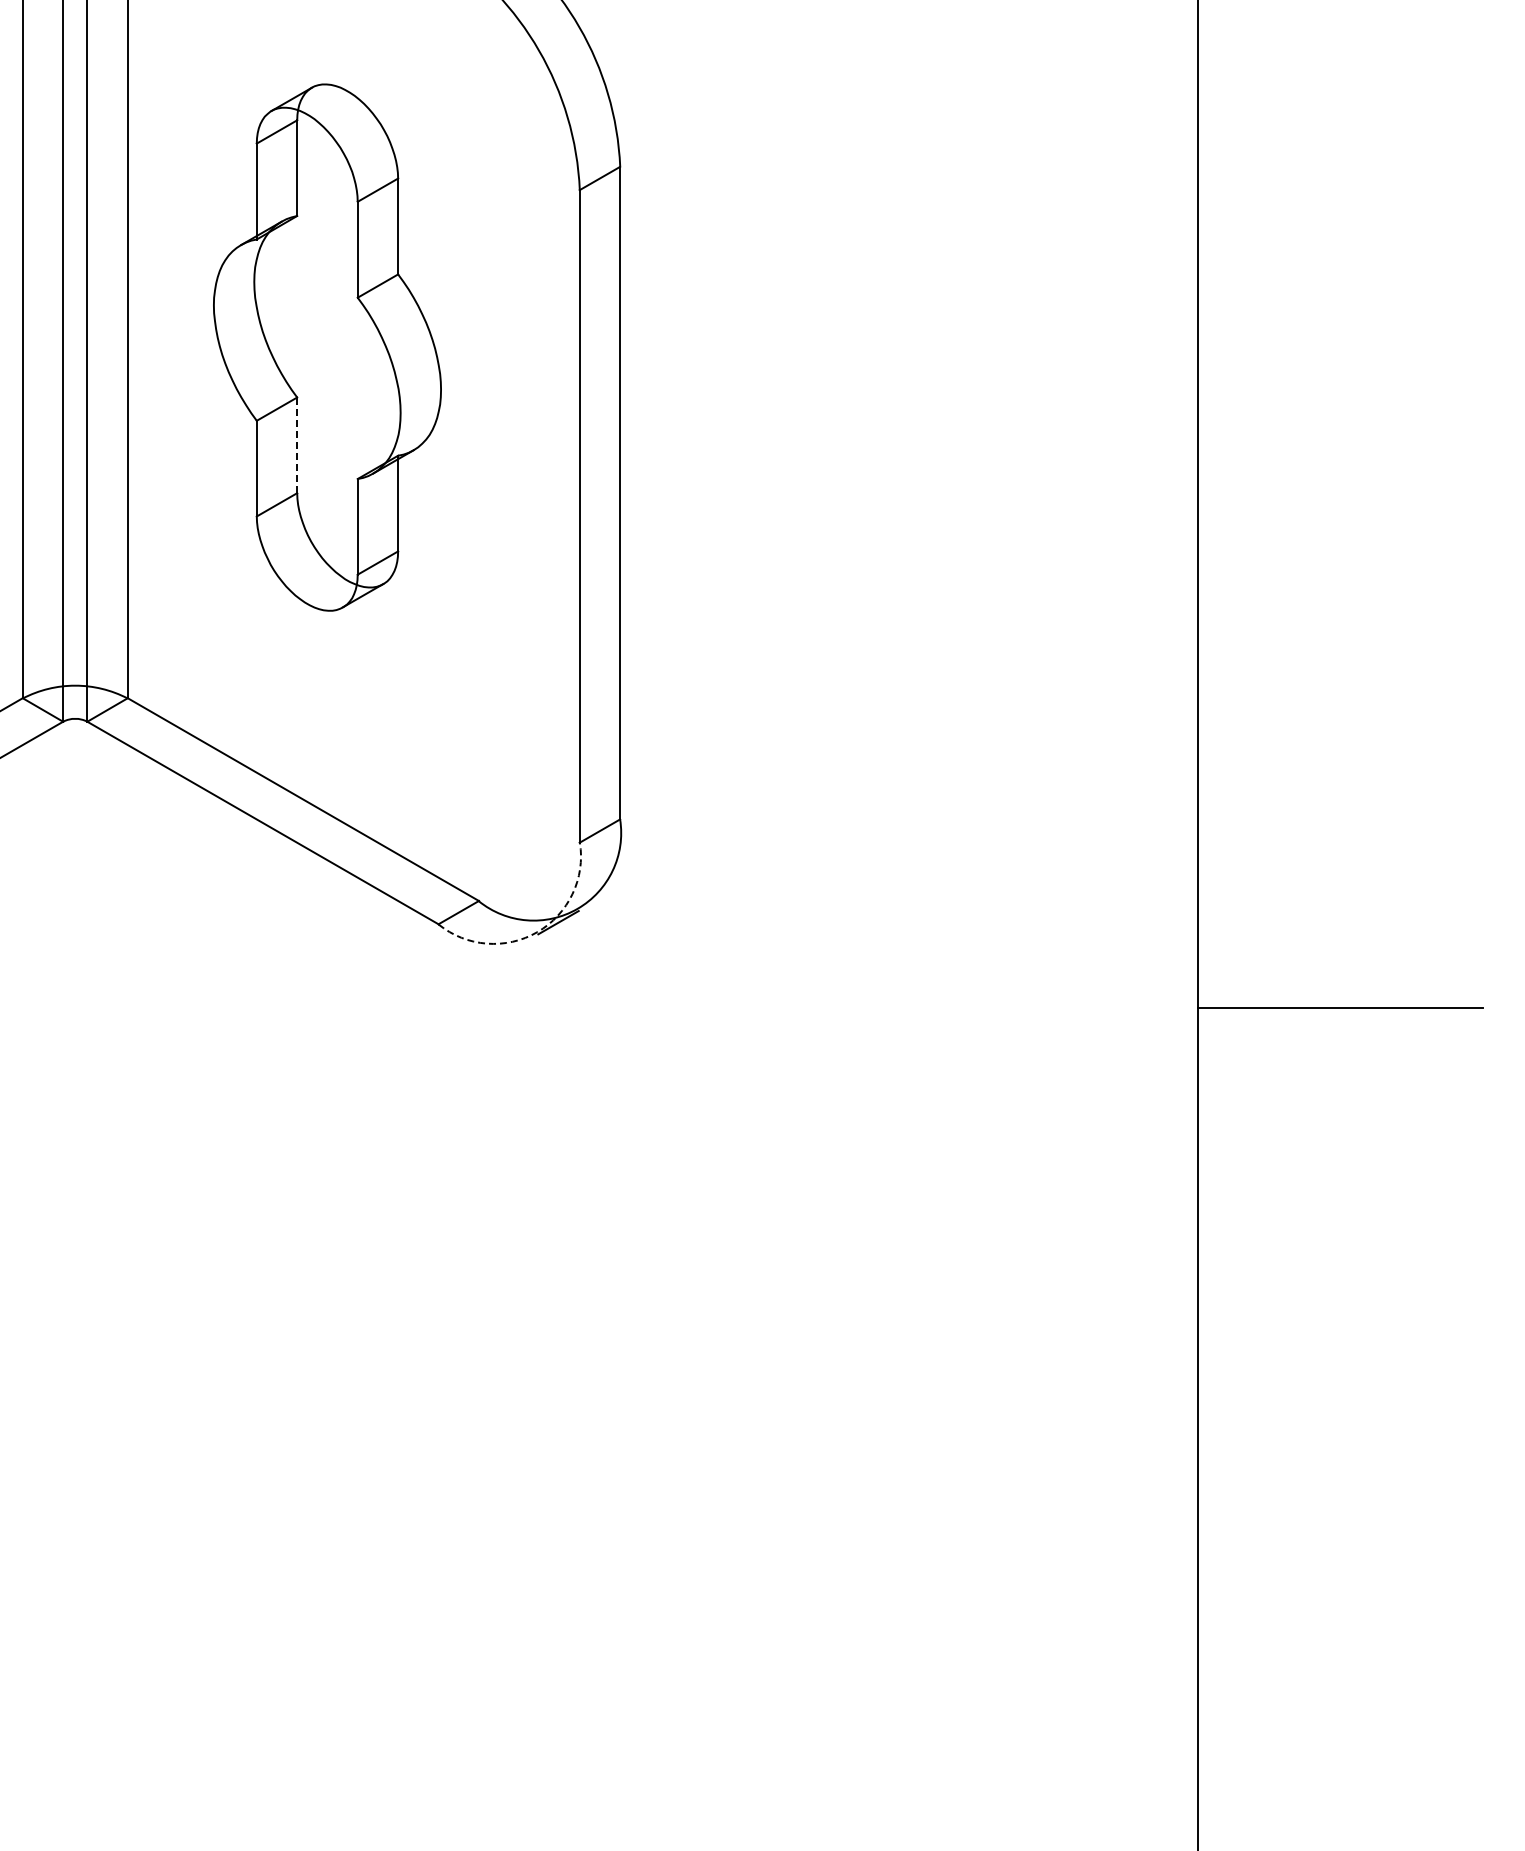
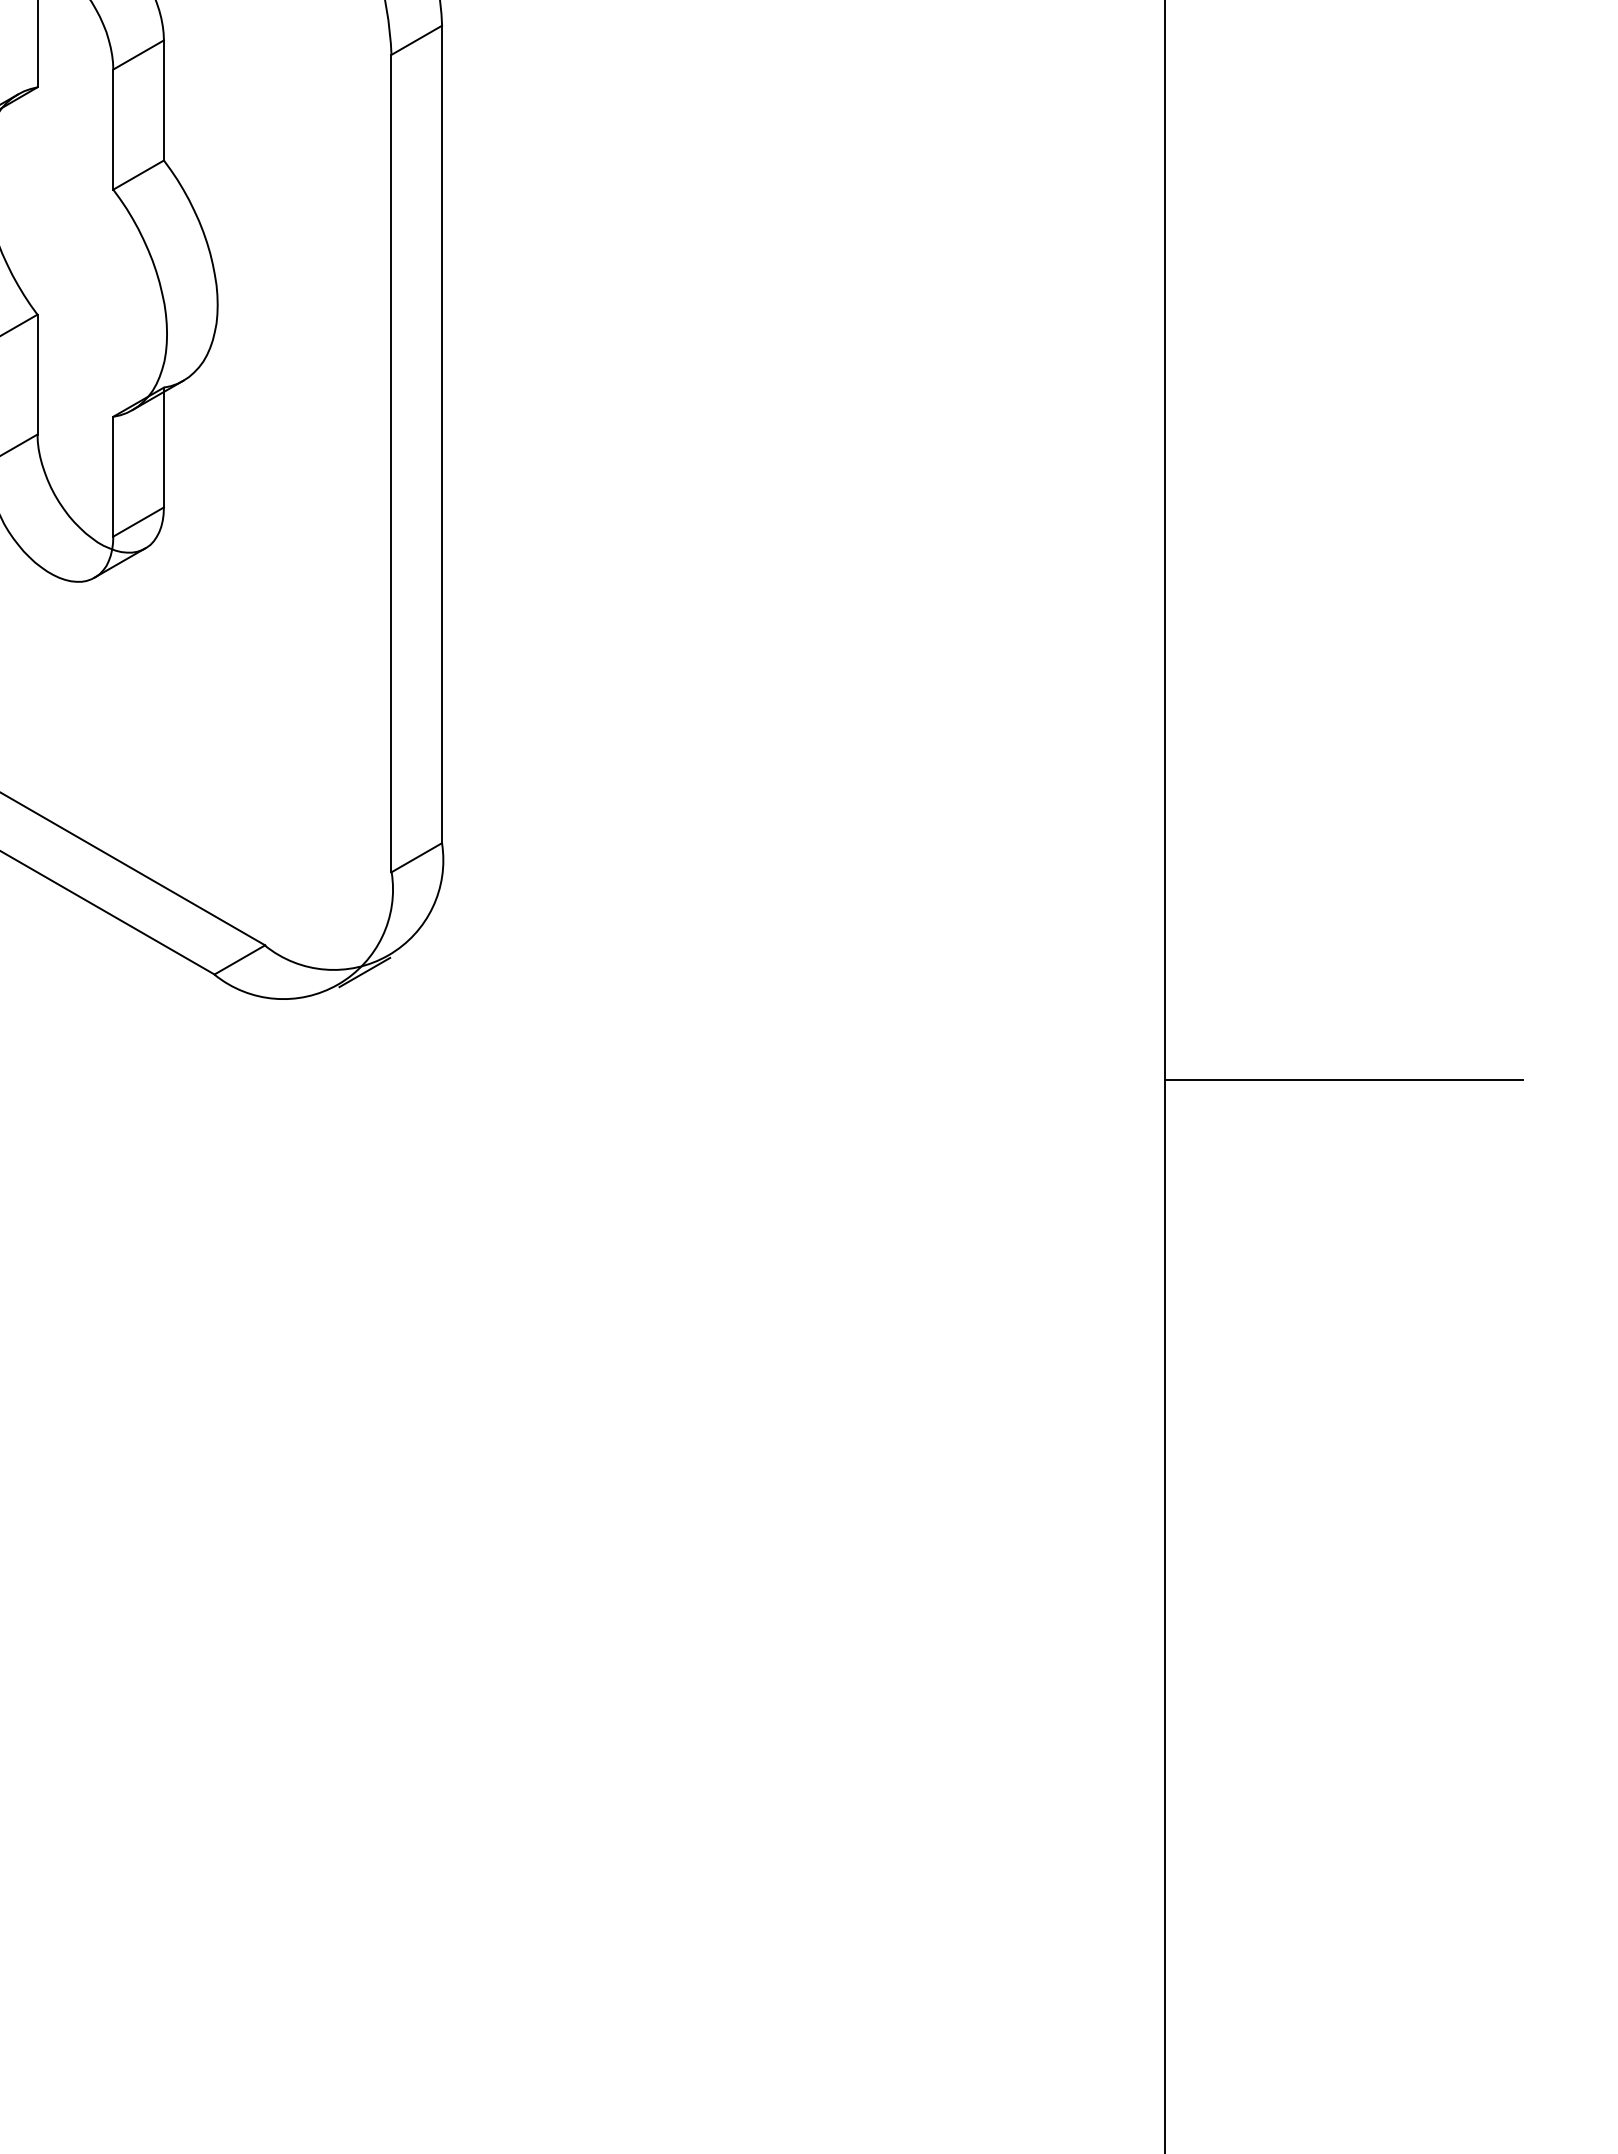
line: (297, 445) -> (37, 374), dashed -> solid
arc: (537, 932) -> (338, 984), dashed -> solid

